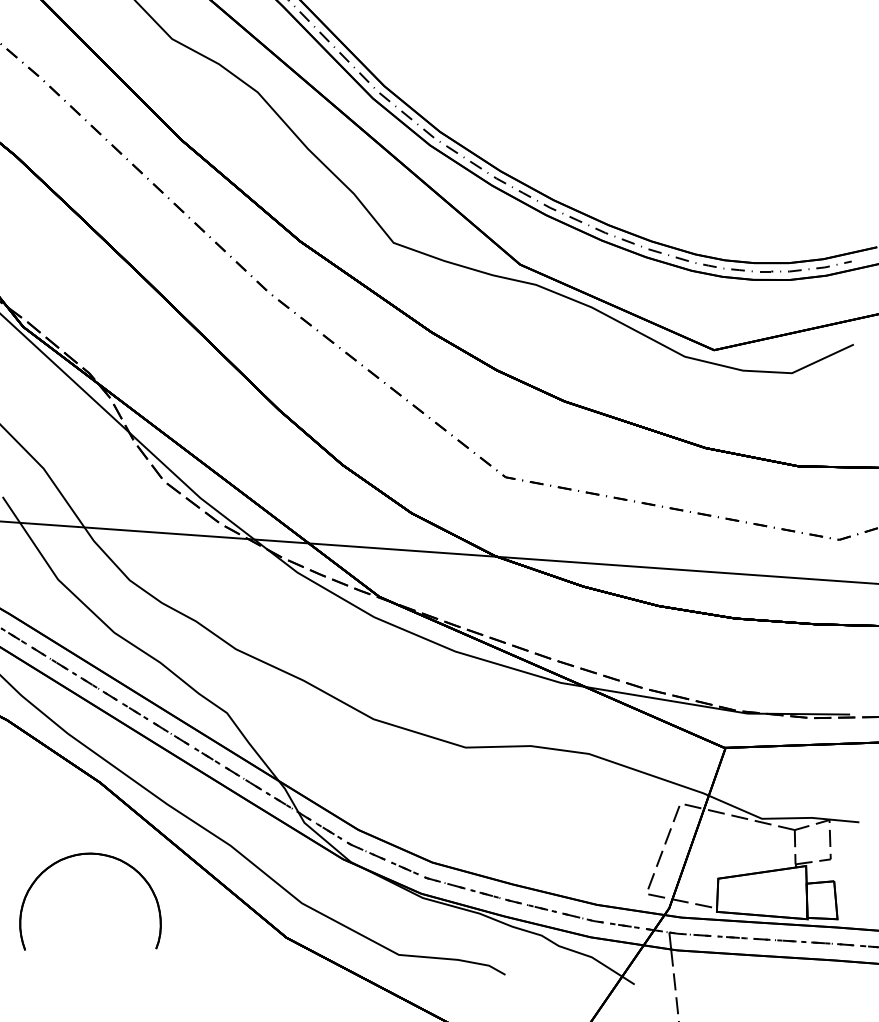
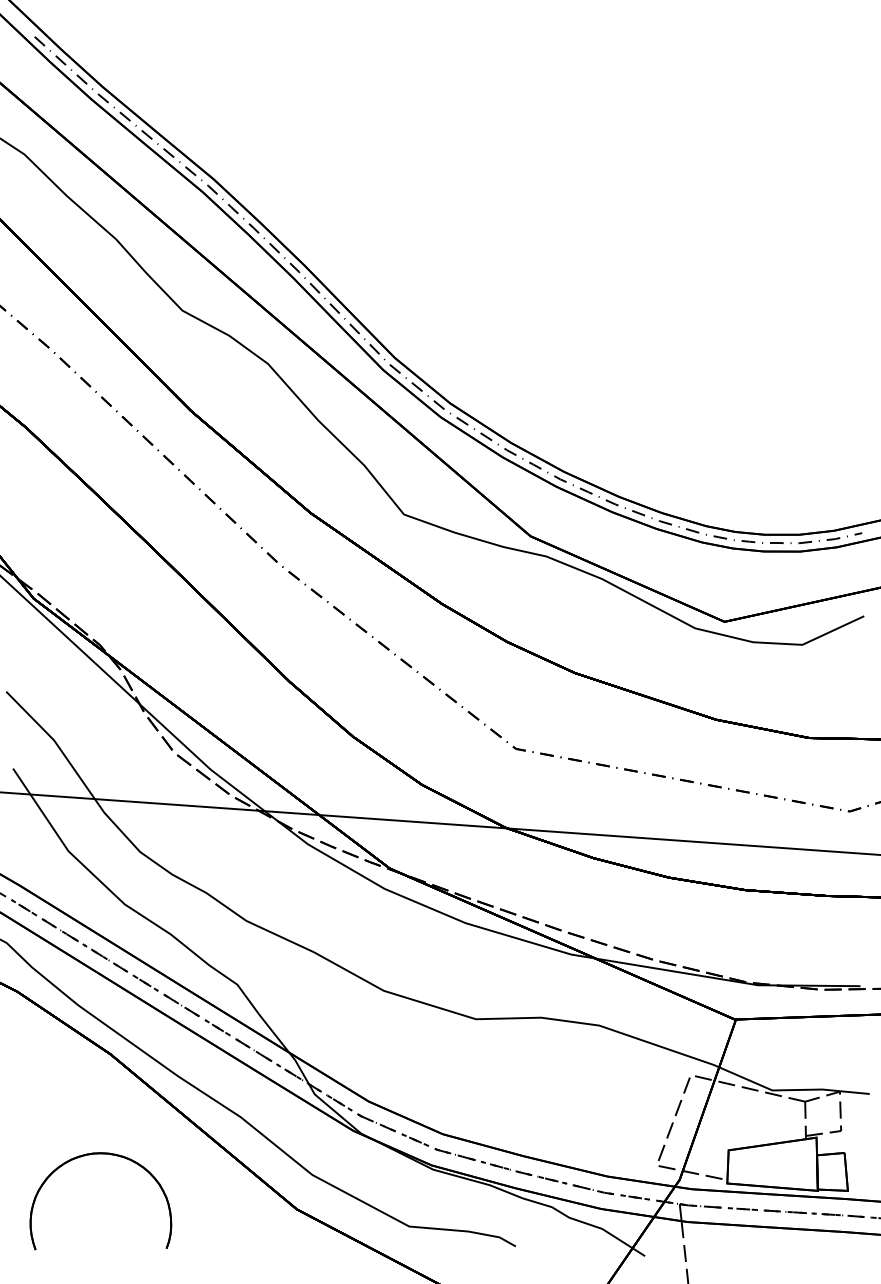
part: (90, 854) -> (100, 1154), moved

